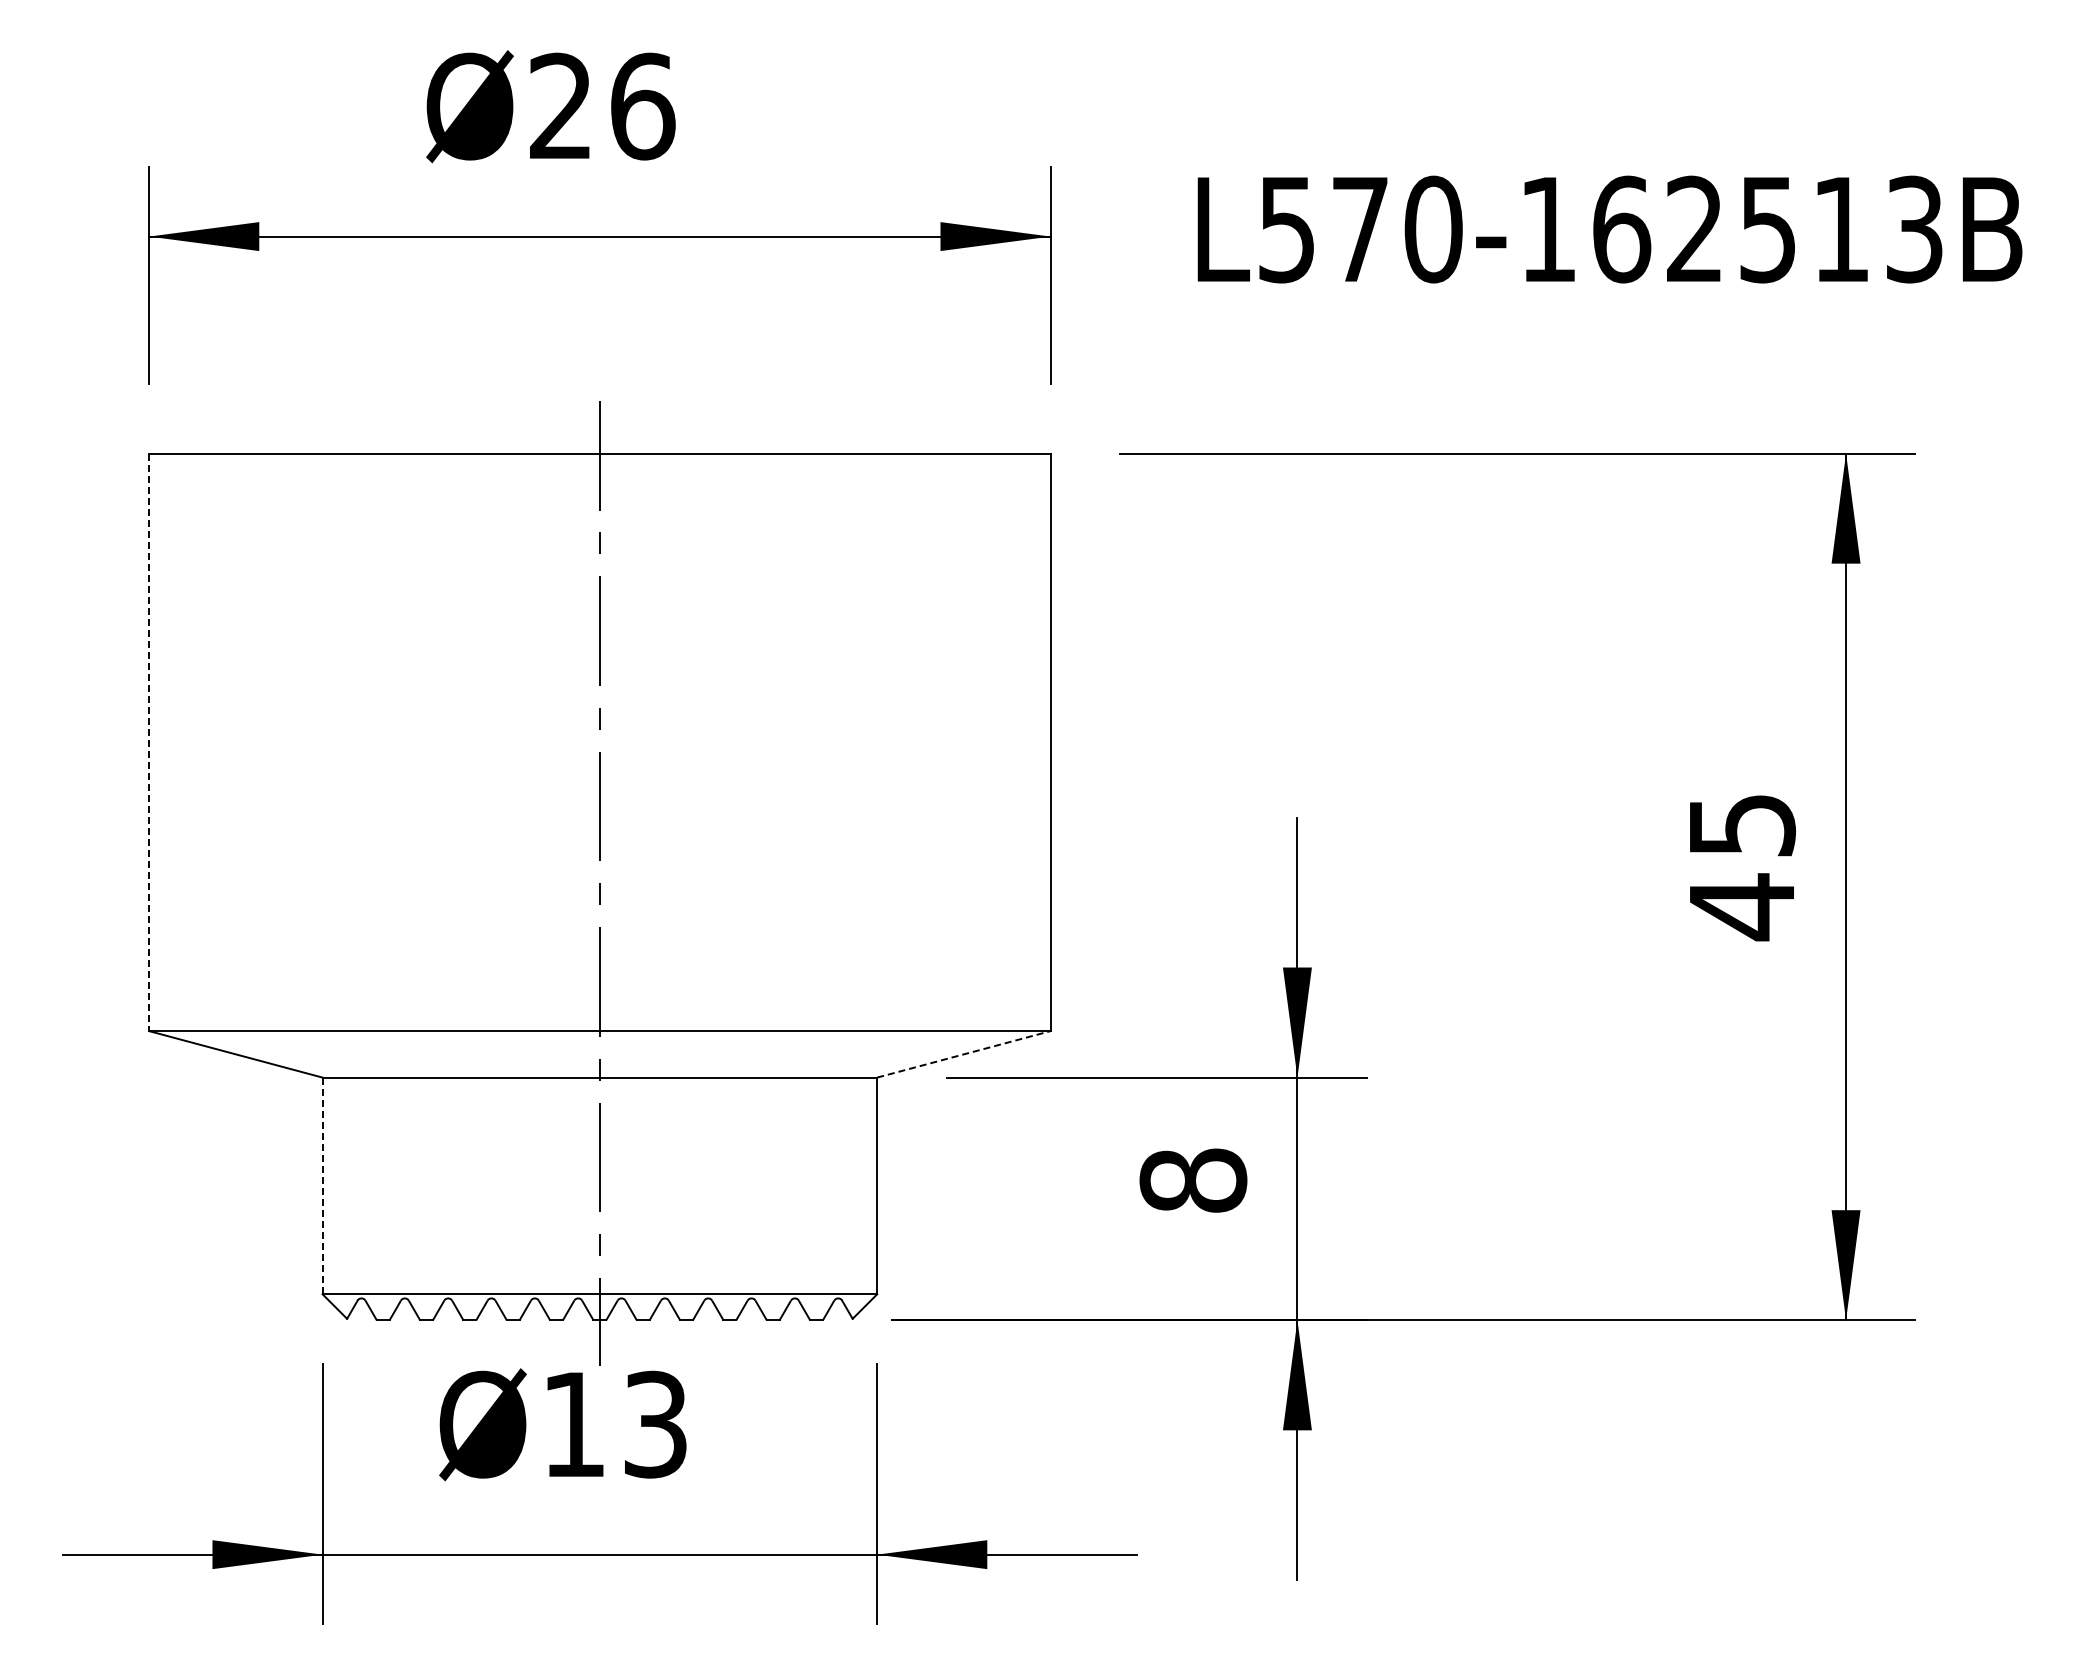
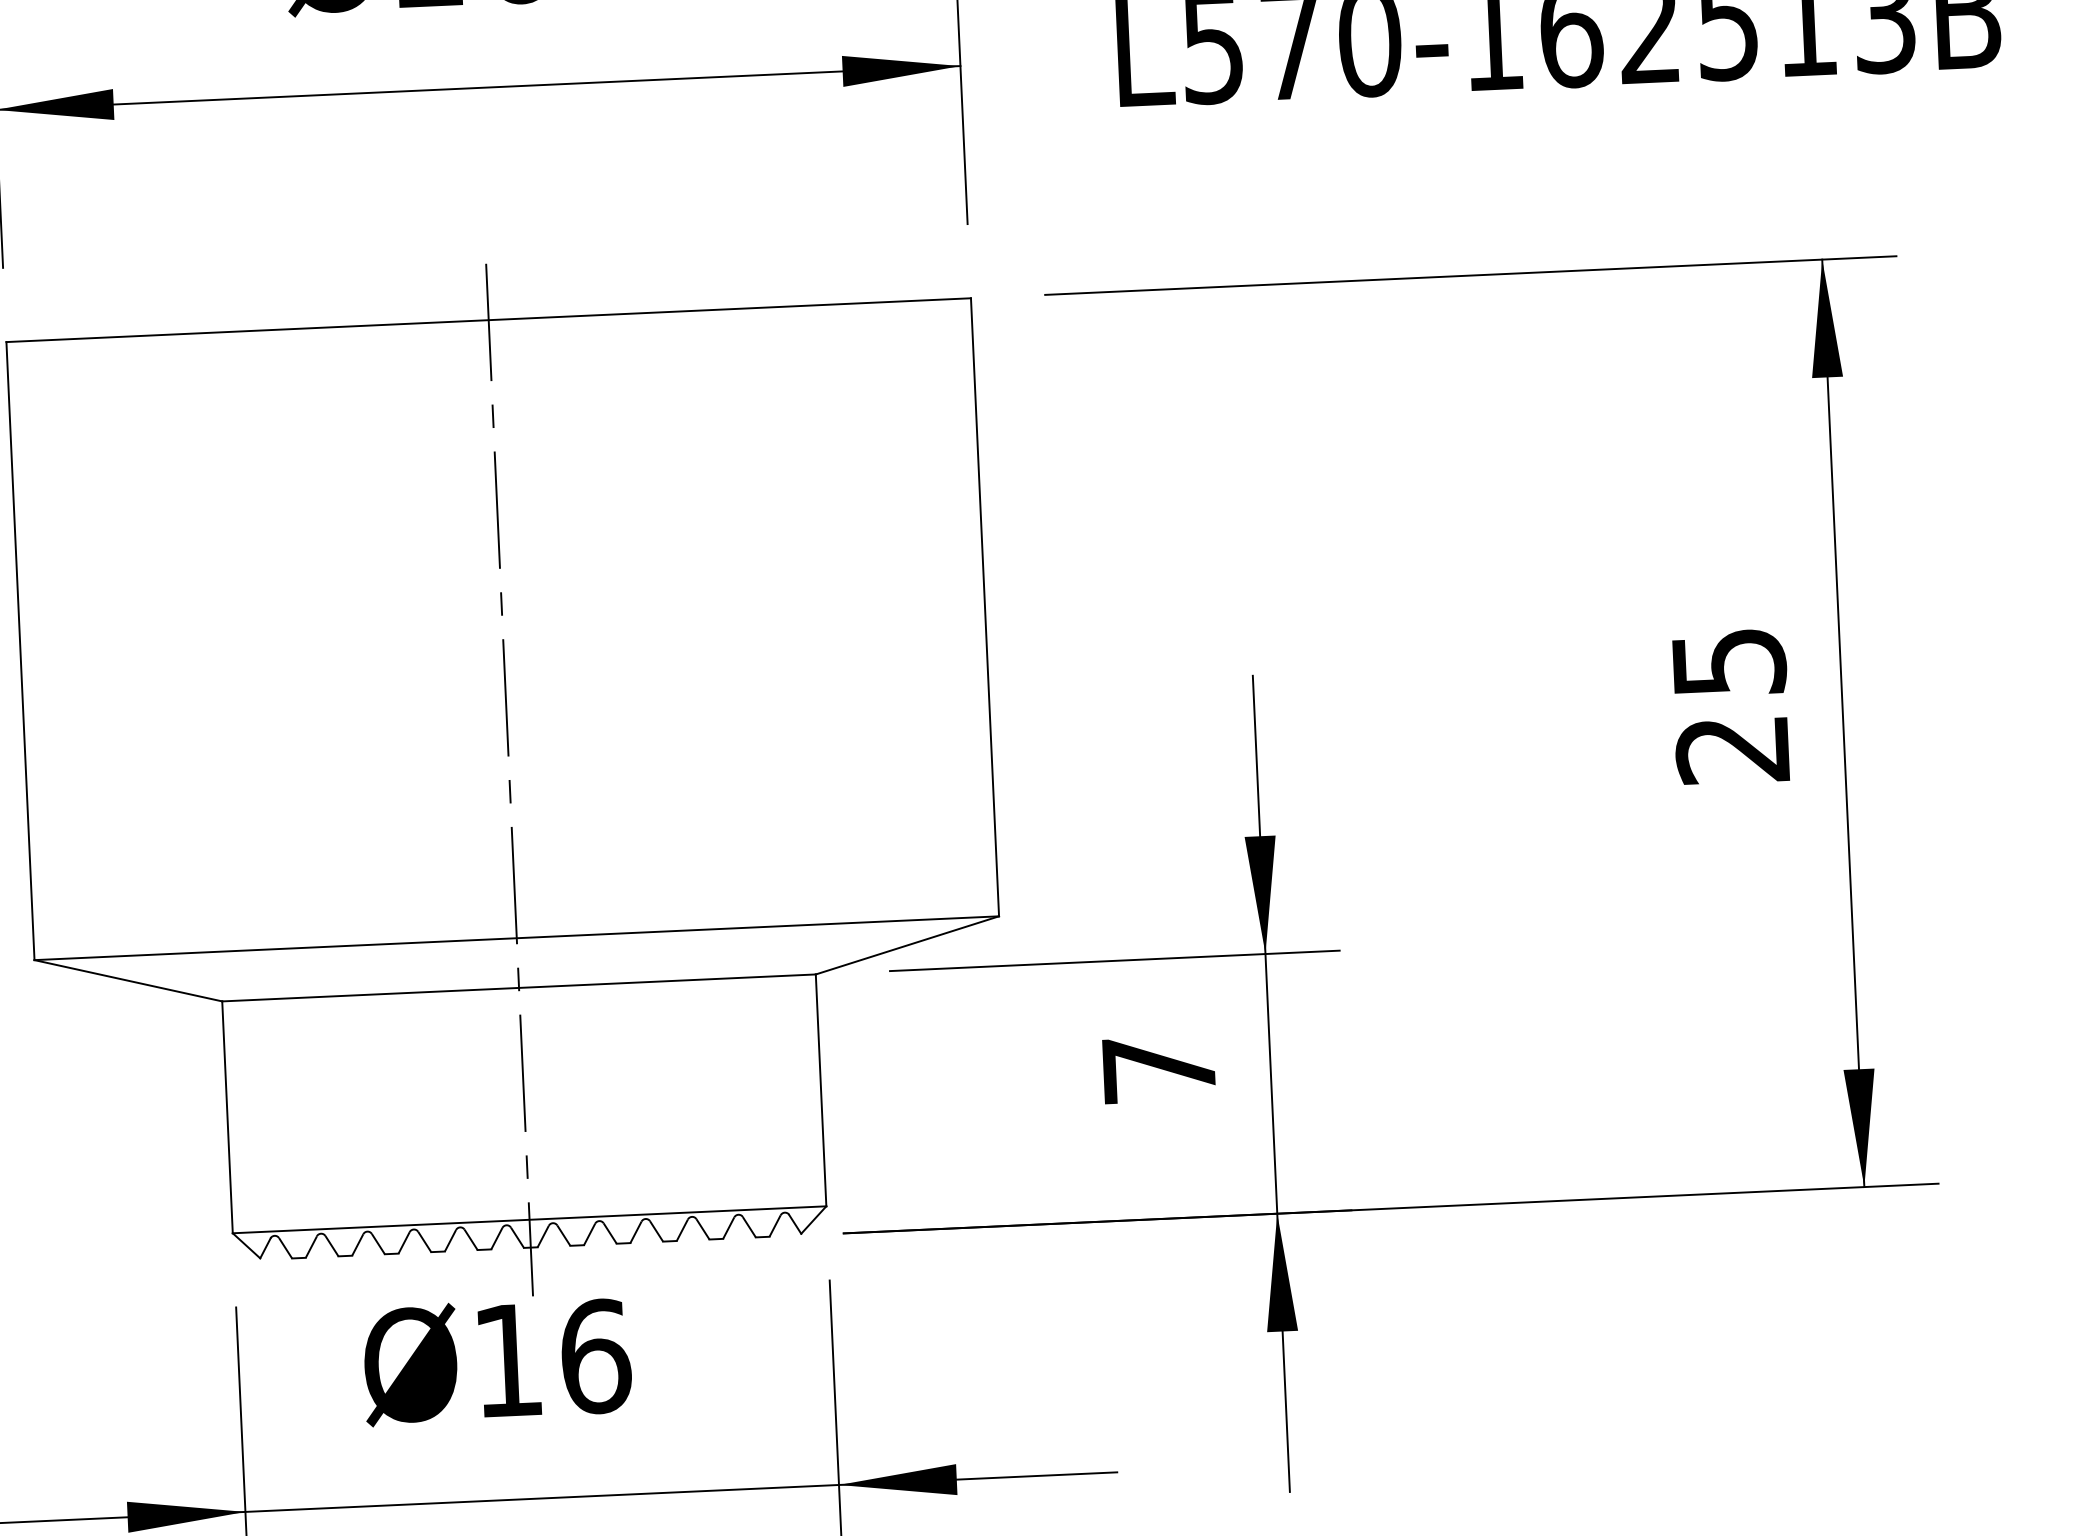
line: (149, 742) -> (20, 651), dashed -> solid
text: (1740, 907) -> (1731, 750), 45 -> 25
line: (963, 1054) -> (907, 945), dashed -> solid
text: (1193, 1180) -> (1159, 1069), 8 -> 7
line: (322, 1186) -> (227, 1117), dashed -> solid
text: (656, 1424) -> (596, 1356), Ø13 -> Ø16

